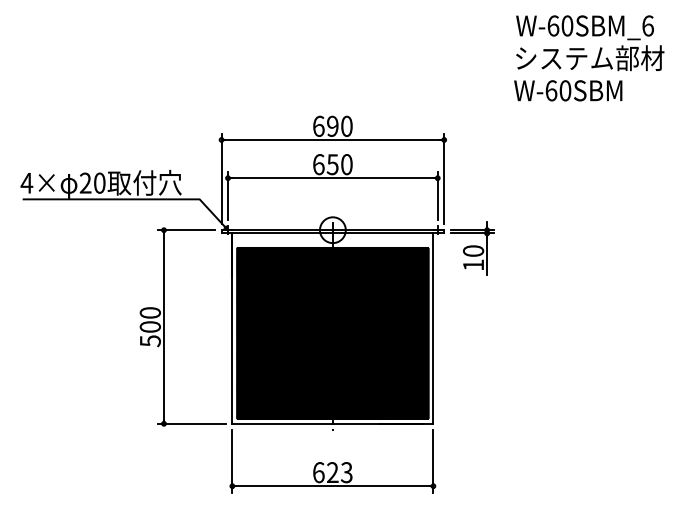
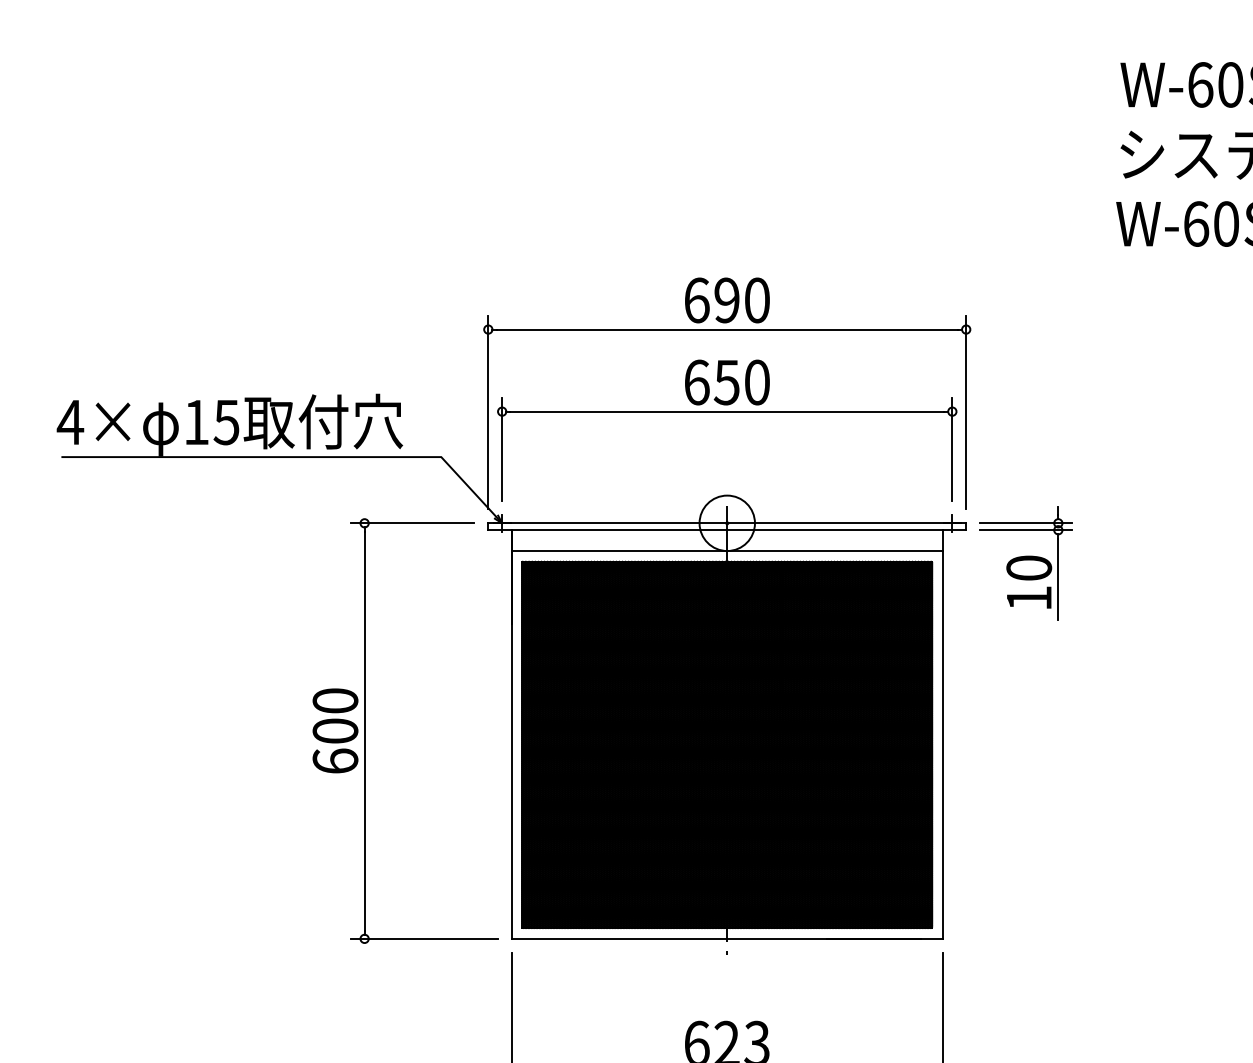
text: (92, 182) -> (211, 420), 20 -> 15
line: (332, 243) -> (726, 551), added
text: (149, 341) -> (333, 762), 500 -> 600

